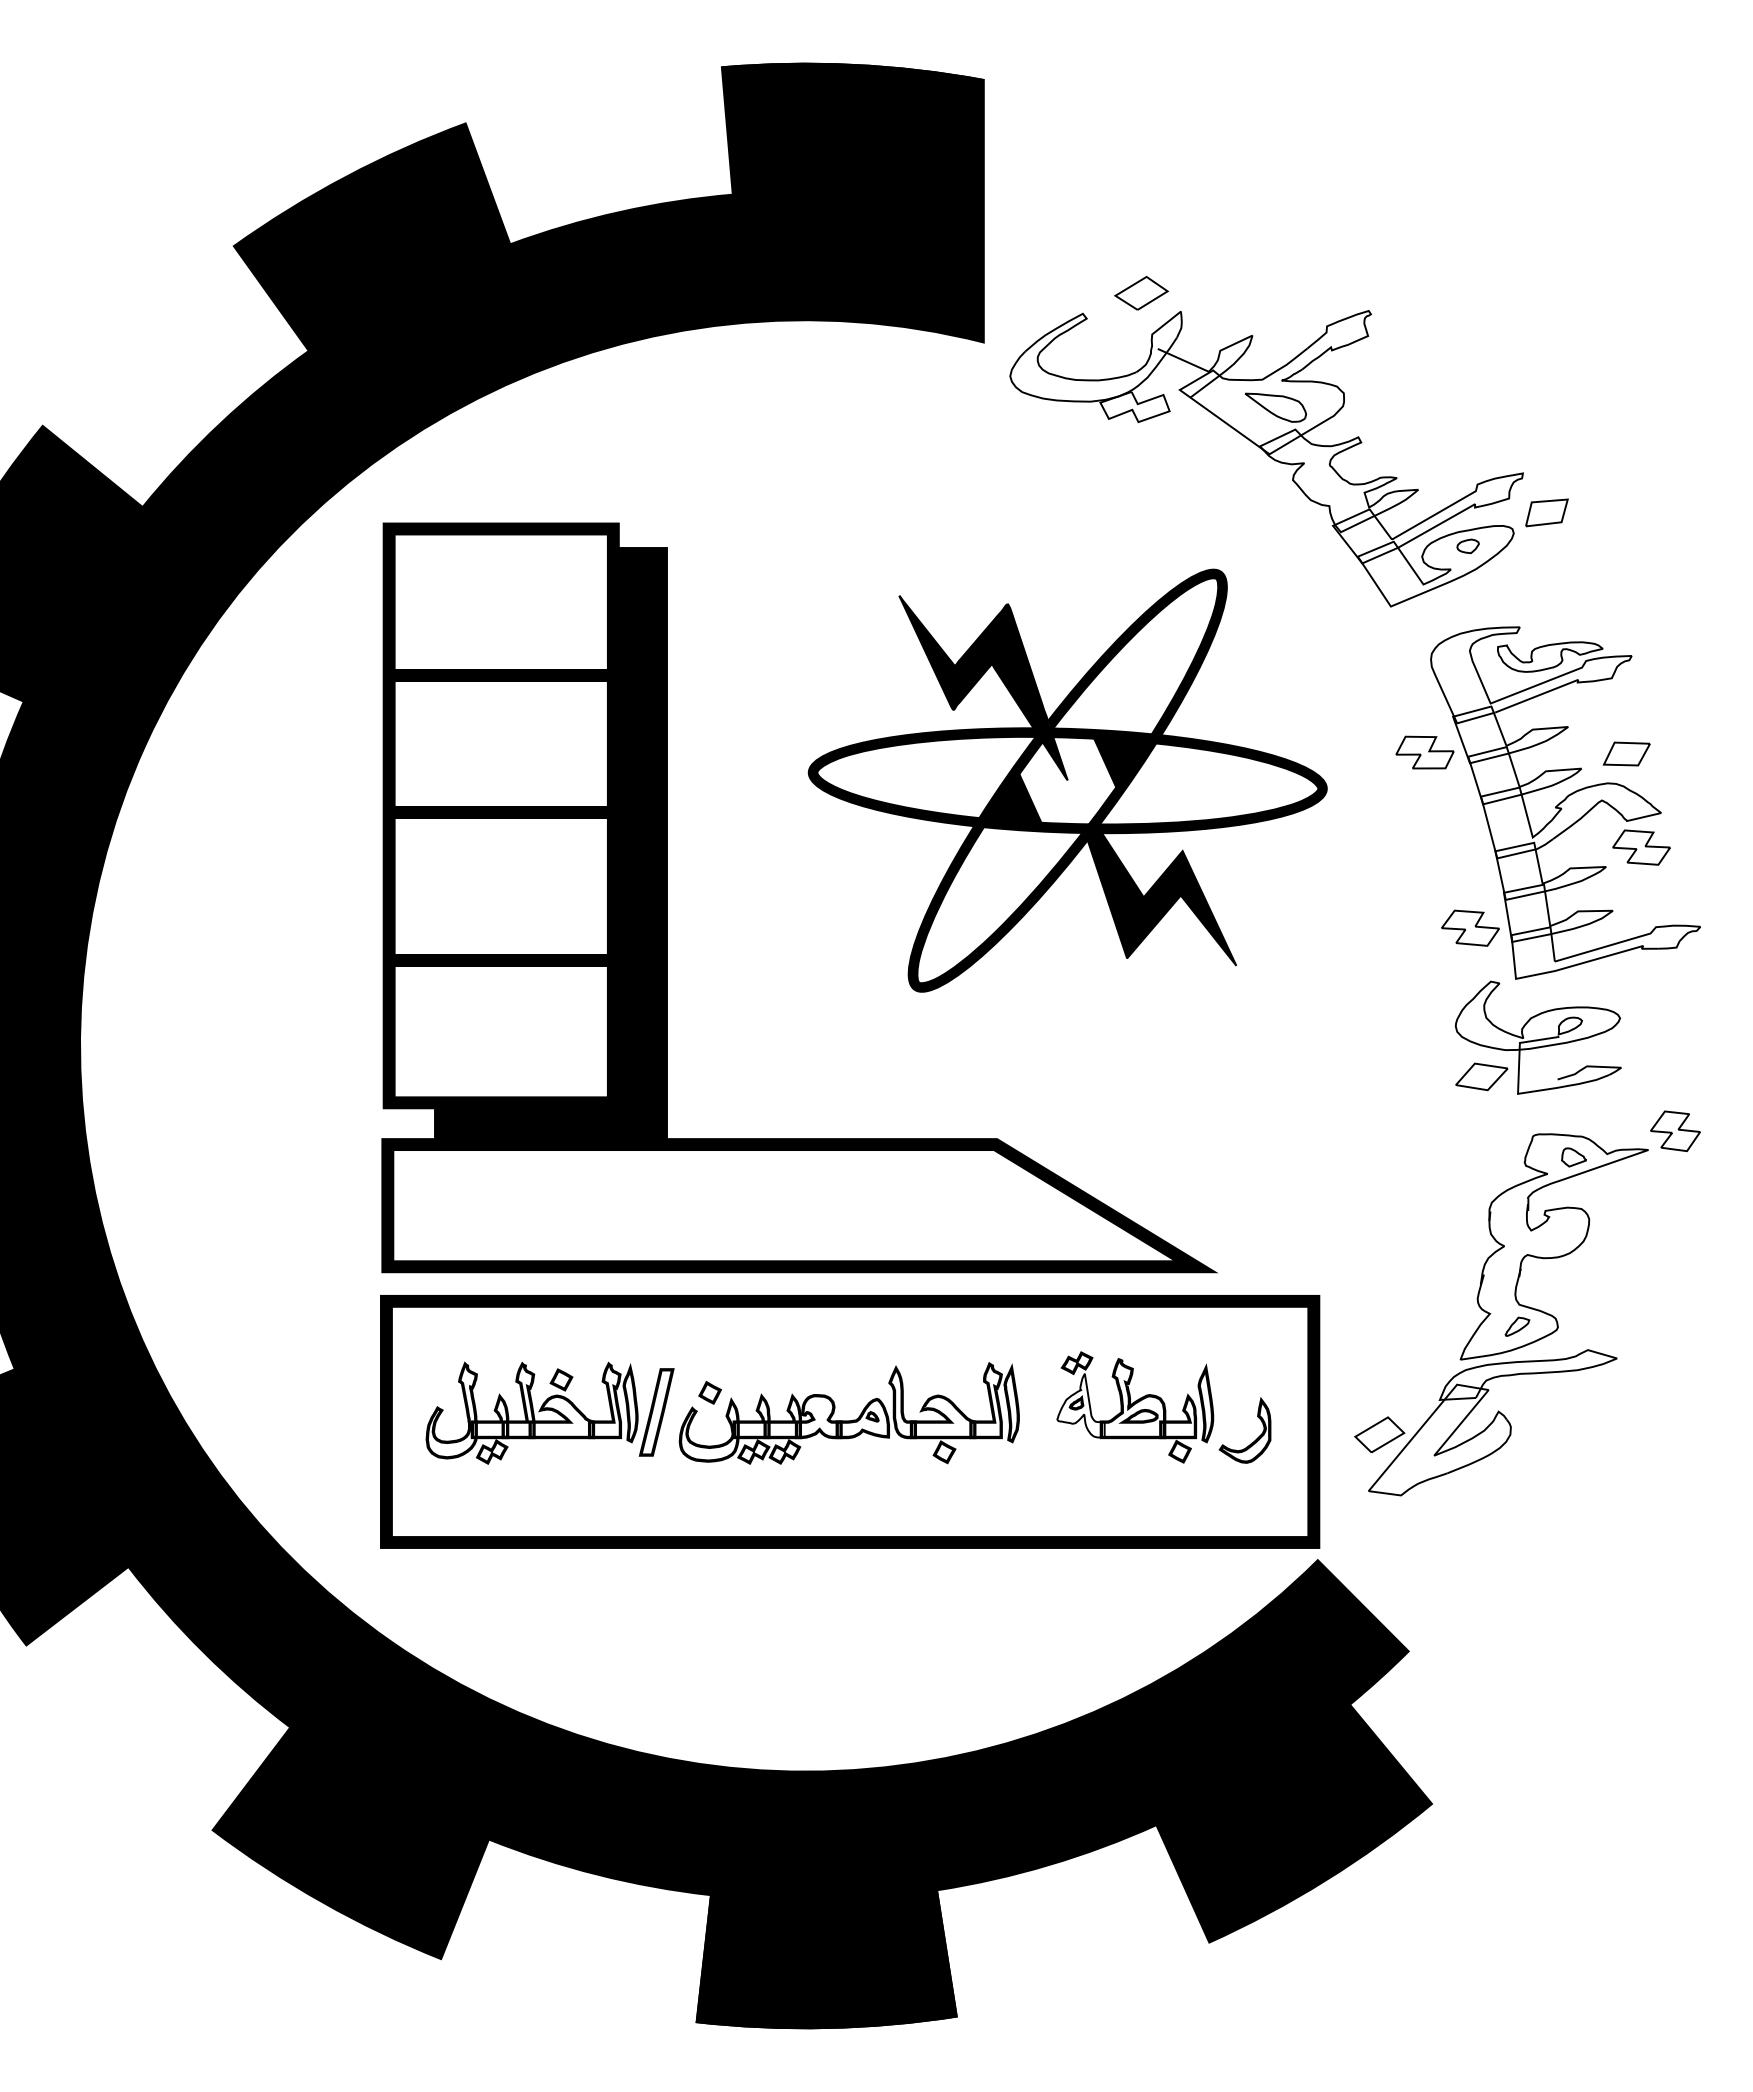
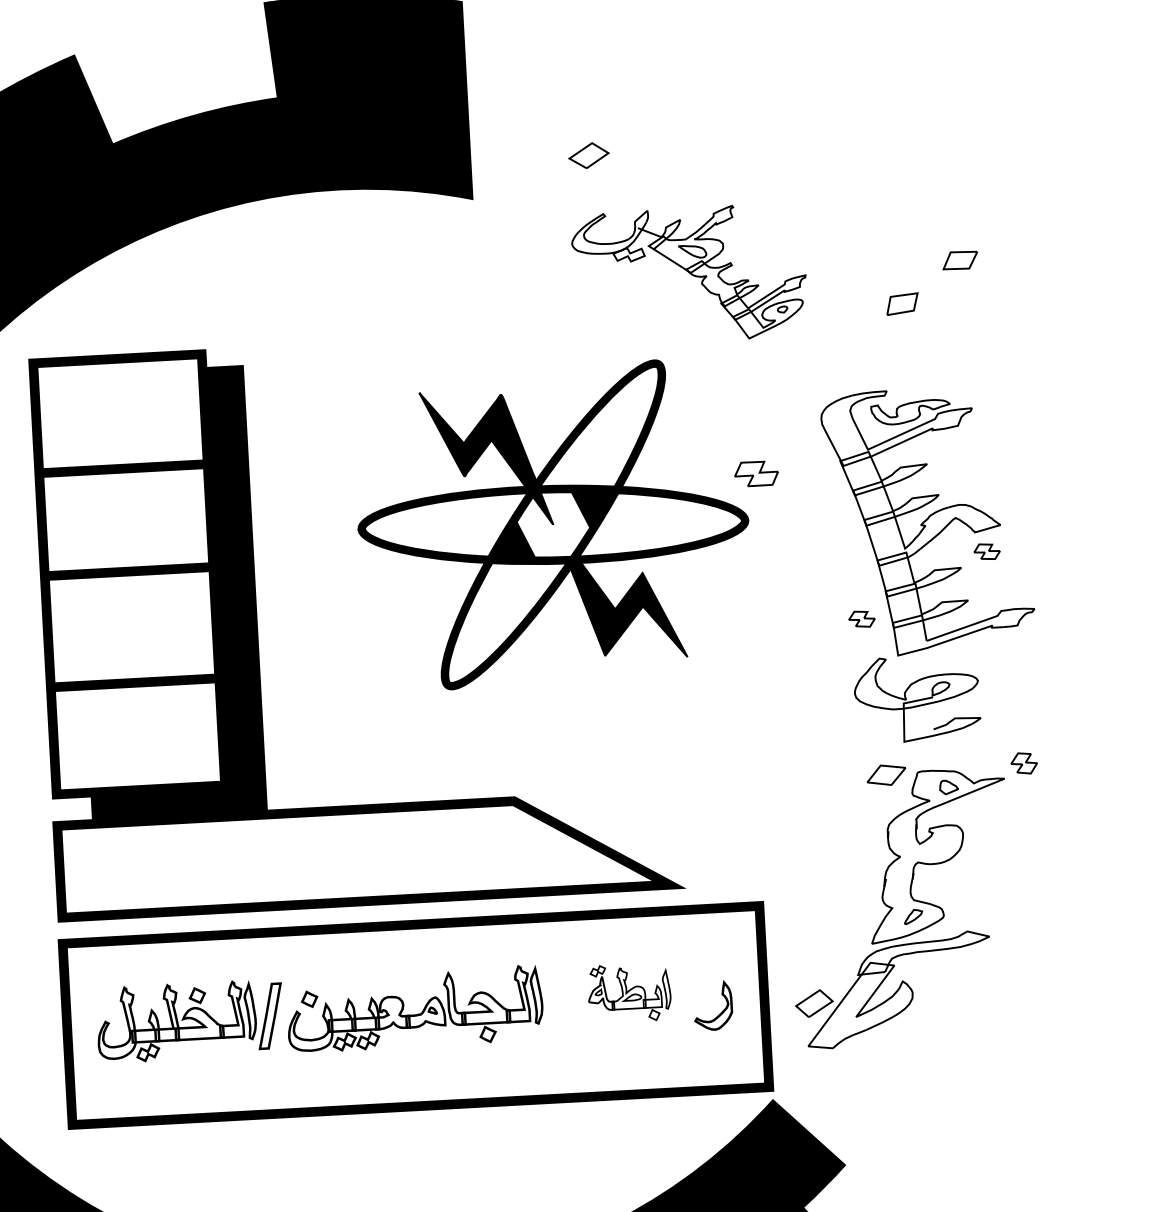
part: (1266, 458) -> (689, 274), size x0.6
part: (1424, 752) -> (756, 473), moved
part: (1626, 753) -> (960, 260), moved
part: (1641, 847) -> (987, 551), size x0.6
part: (1470, 927) -> (861, 618), size x0.6
part: (1481, 1076) -> (886, 774), moved
part: (1675, 1130) -> (1024, 762), size x0.7
part: (1135, 1407) -> (629, 993), size x0.7

